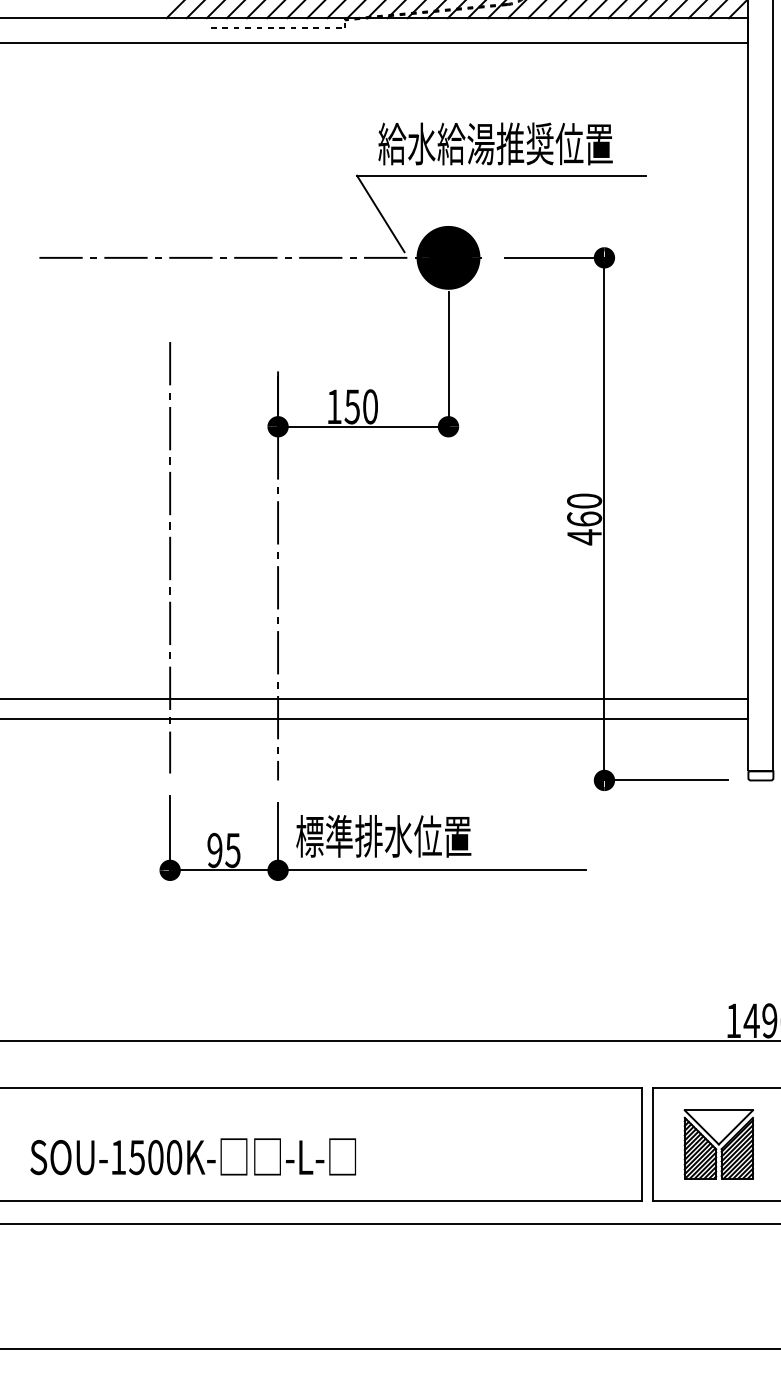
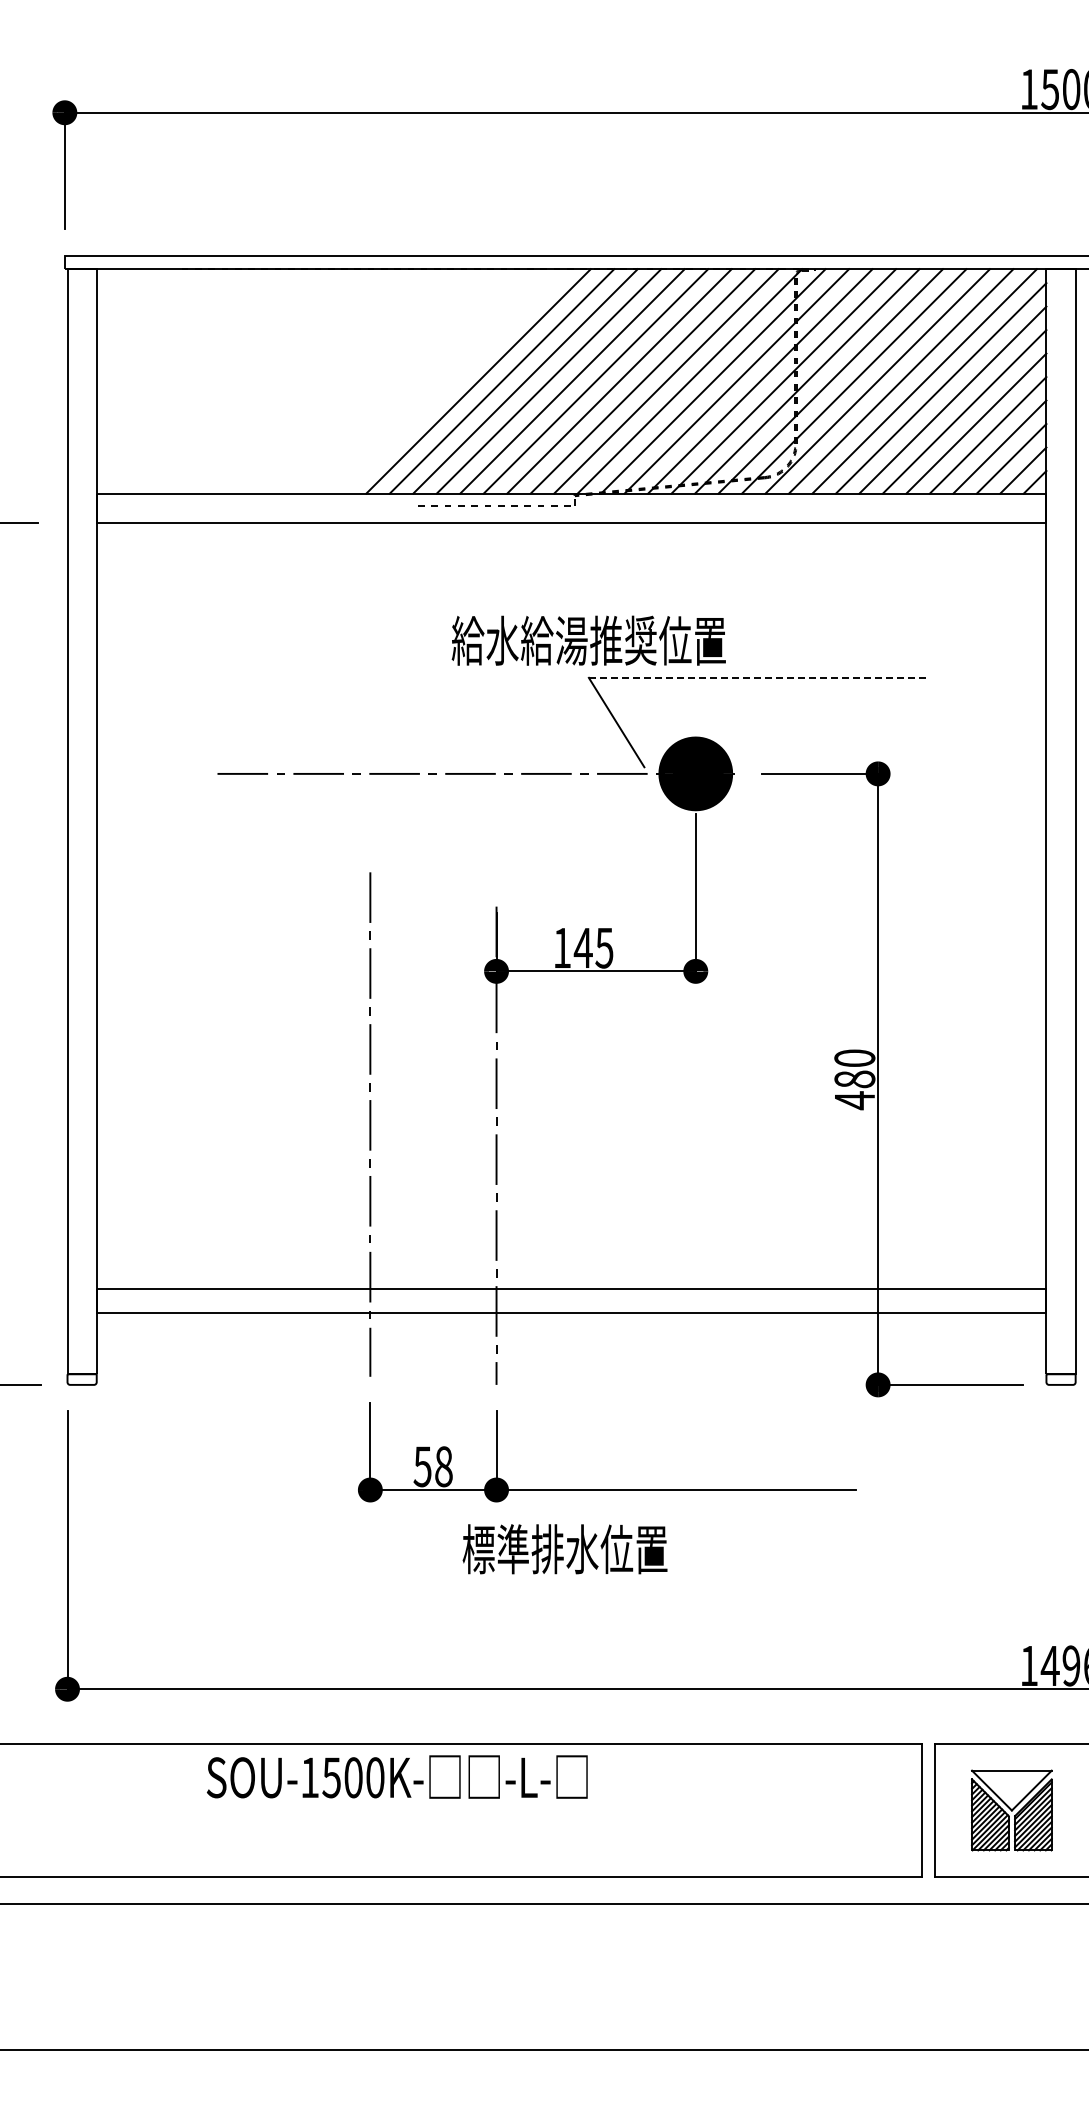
text: (495, 143) -> (588, 640), moved
line: (502, 175) -> (758, 677), solid -> dashed
text: (361, 406) -> (593, 947), 150 -> 145
text: (584, 519) -> (854, 1079), 460 -> 480
text: (383, 836) -> (564, 1549), moved
text: (223, 850) -> (432, 1466), 95 -> 58
text: (193, 1156) -> (397, 1776), moved

